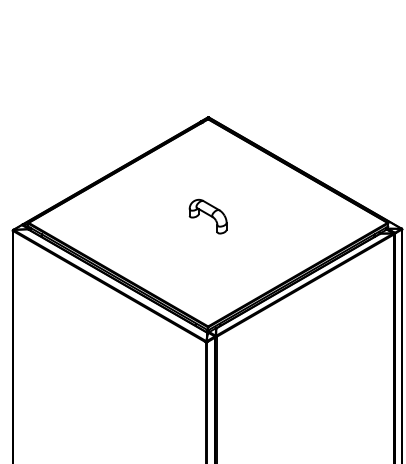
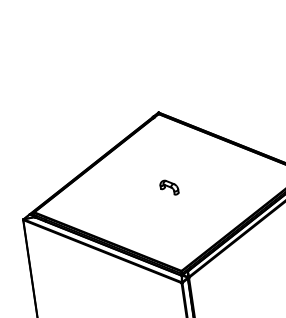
part: (207, 216) -> (168, 187), size x0.6

